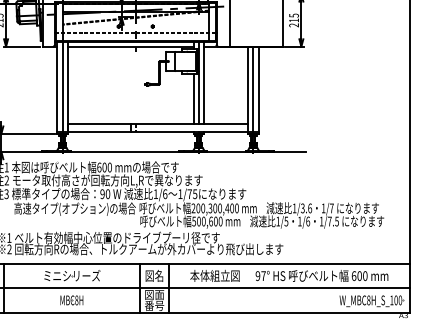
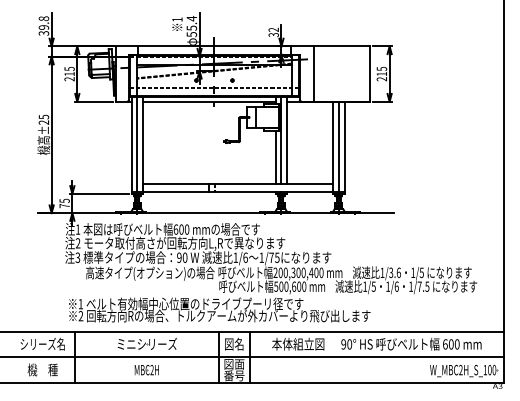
text: (331, 208) -> (421, 272), 1/7 -> 1/5
text: (263, 276) -> (349, 344), 97° -> 90°
text: (76, 300) -> (151, 370), MBC8H -> MBC2H
text: (368, 300) -> (460, 370), W_MBC8H_S_100 -> W_MBC2H_S_100

